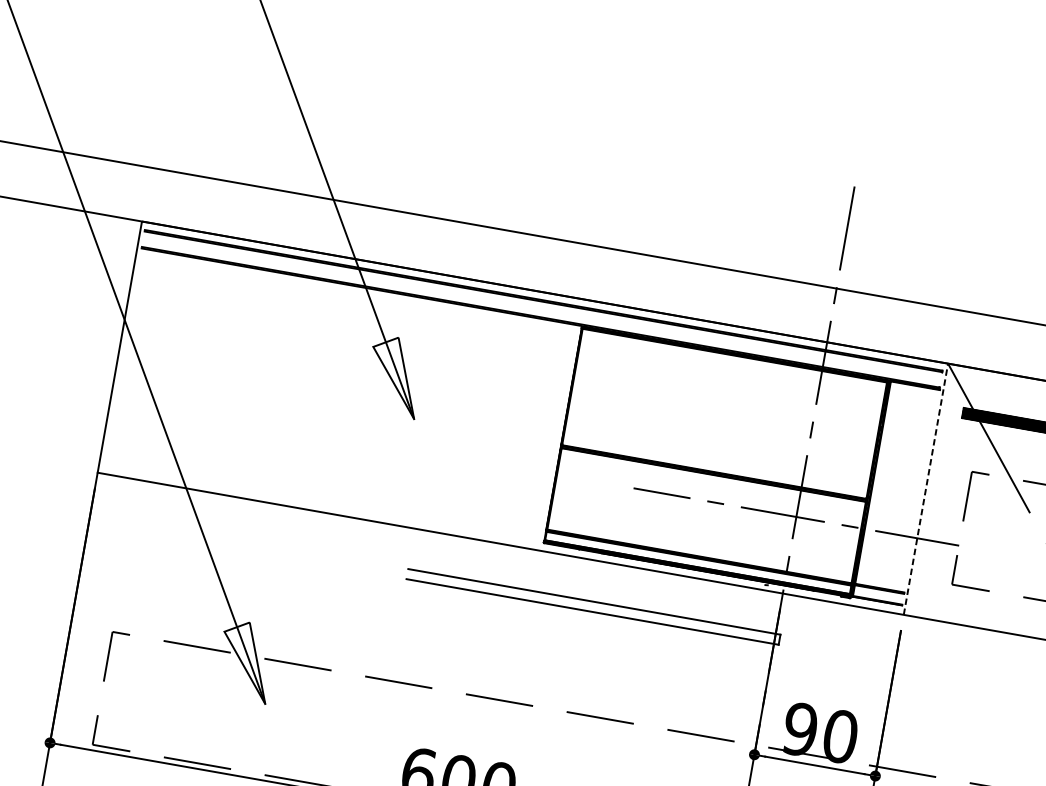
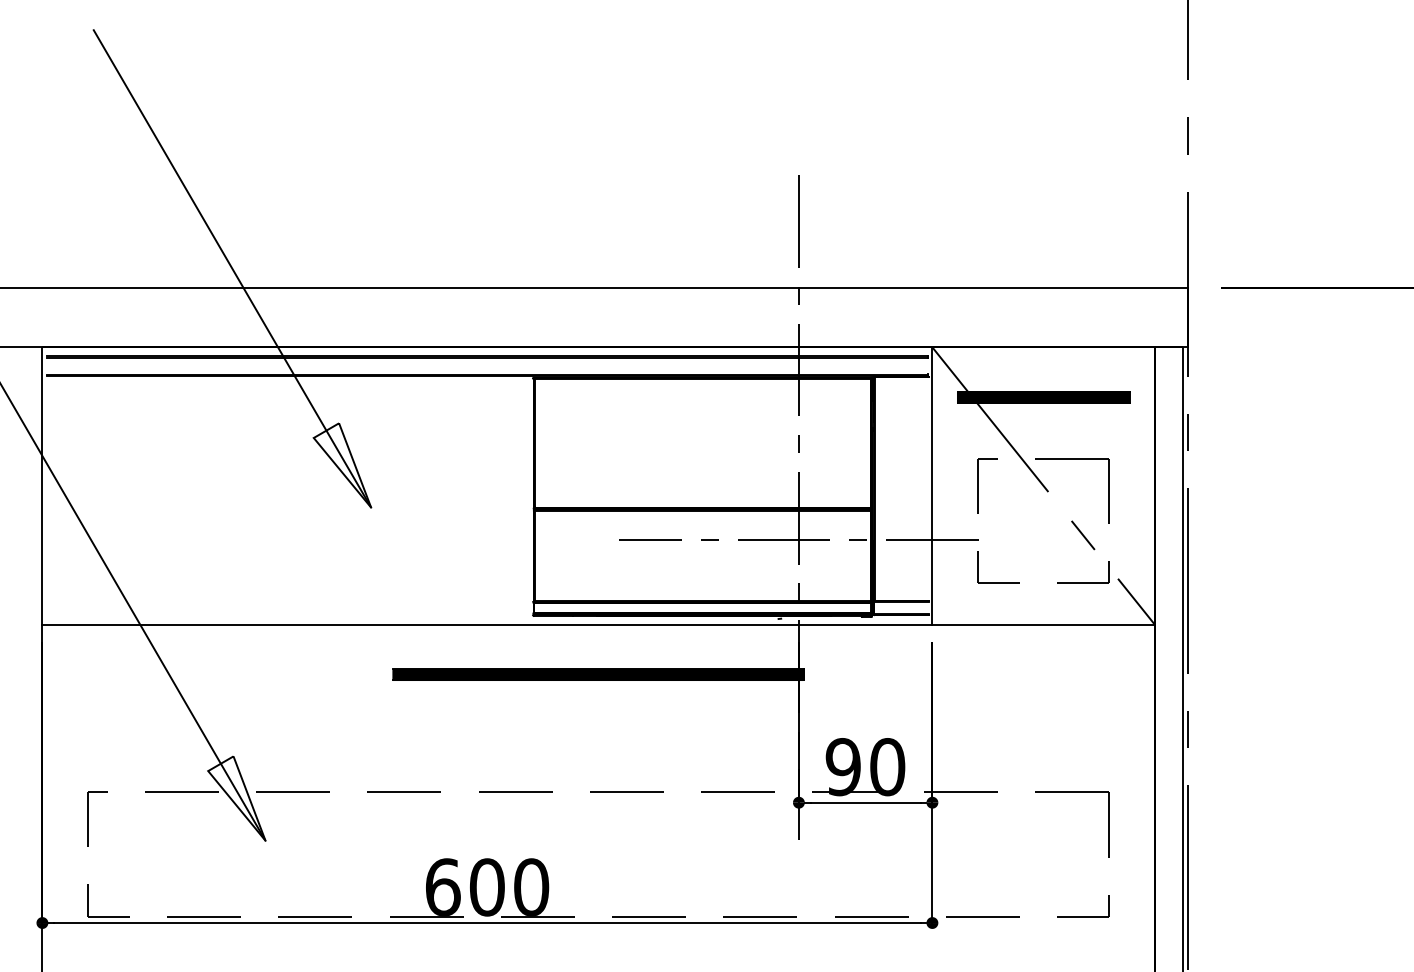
line: (925, 489) -> (932, 486), dashed -> solid
hatch: (593, 606) -> (598, 674), added

